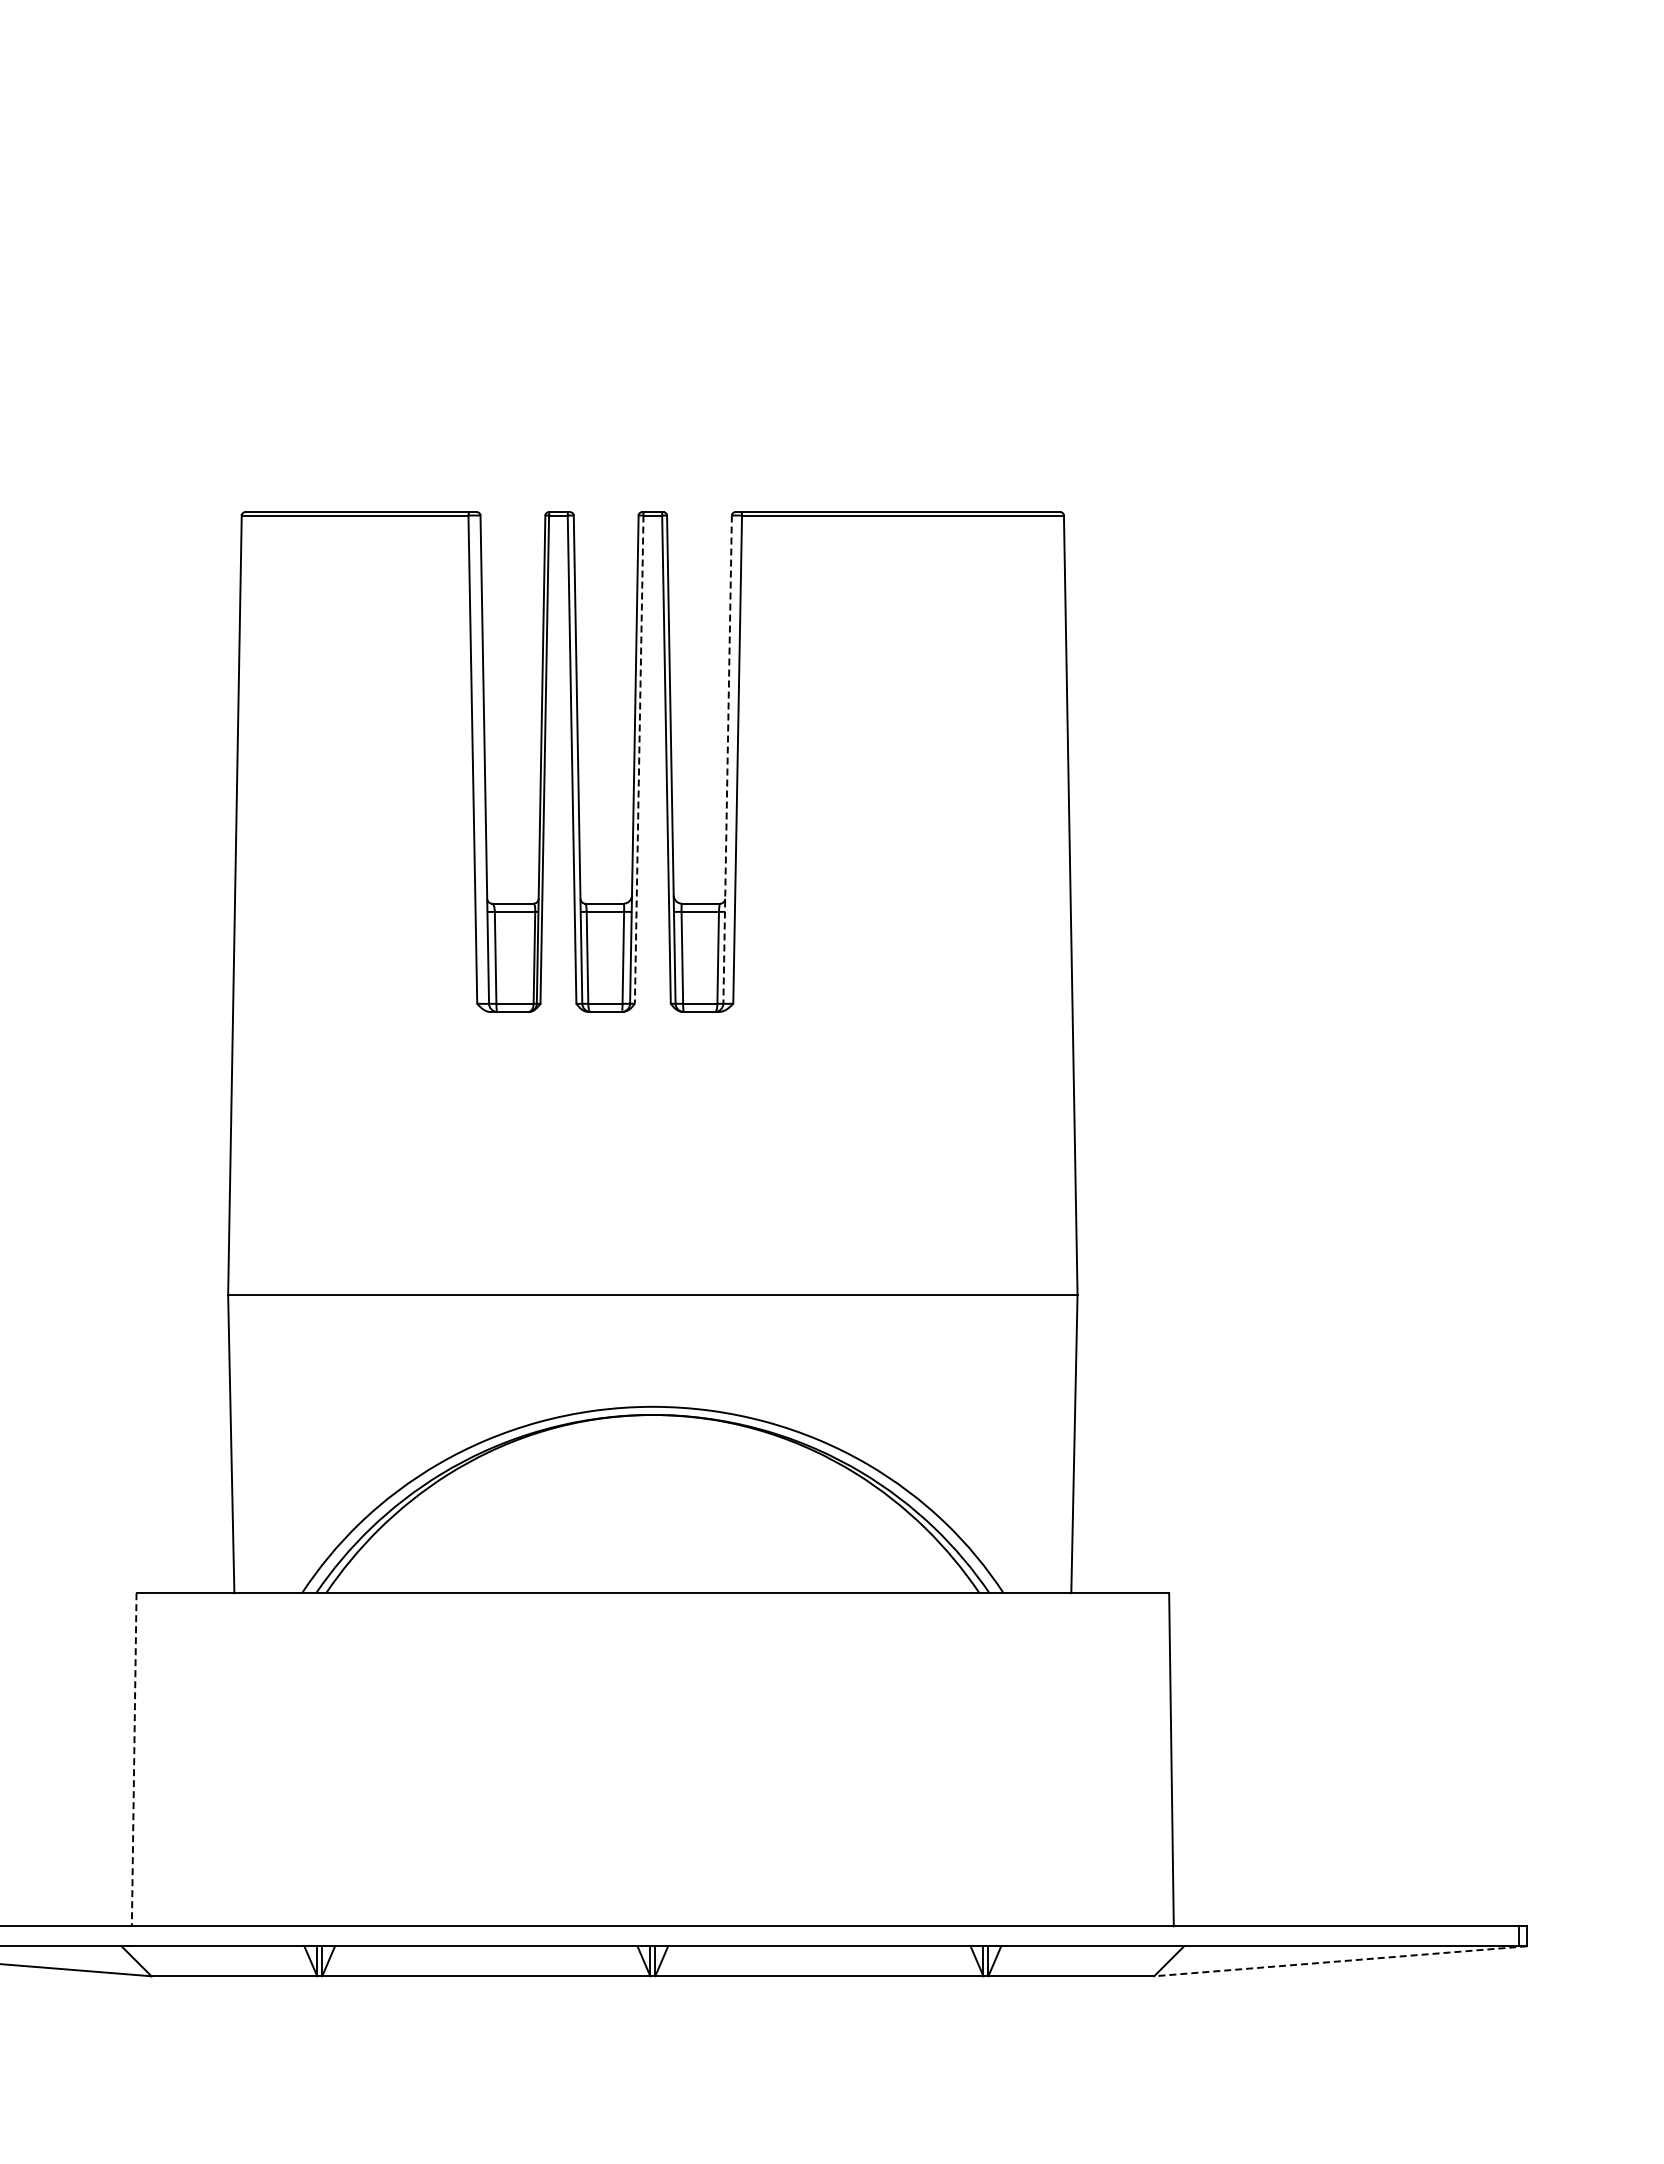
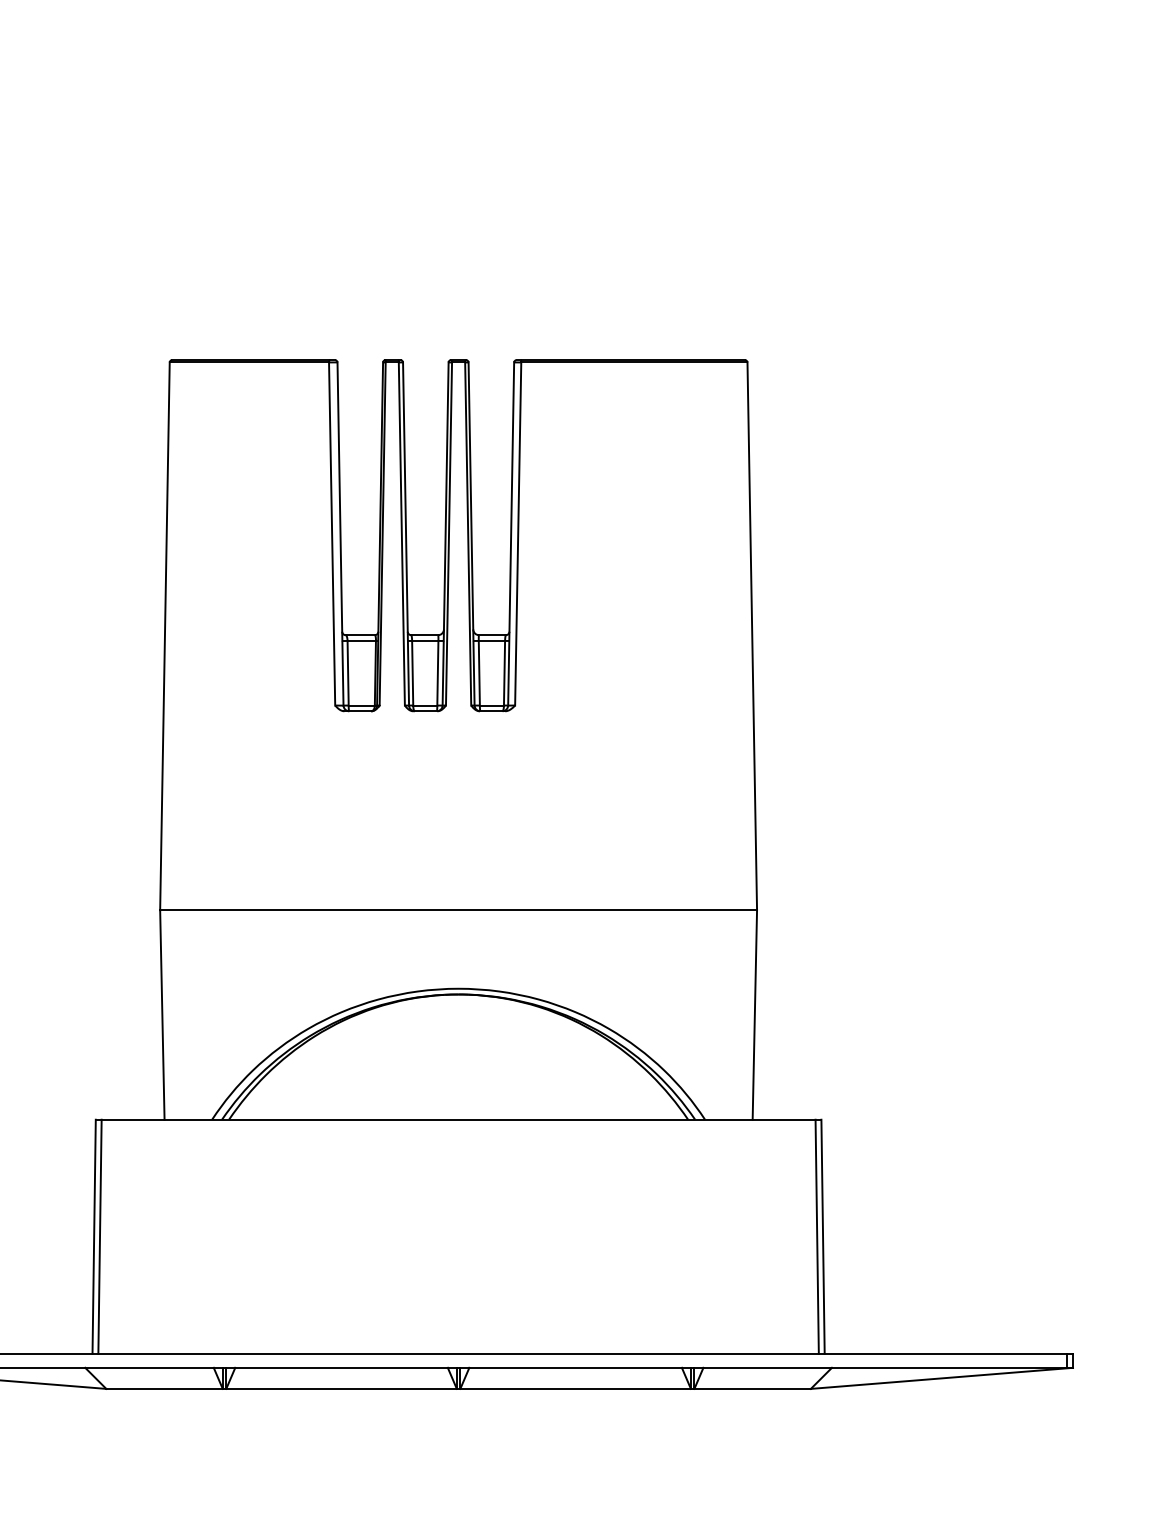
line: (639, 760) -> (449, 534), dashed -> solid
line: (727, 760) -> (511, 534), dashed -> solid
line: (134, 1759) -> (94, 1236), dashed -> solid
line: (142, 1759) -> (99, 1236), added
line: (1162, 1759) -> (816, 1236), added
line: (1340, 1961) -> (941, 1378), dashed -> solid

